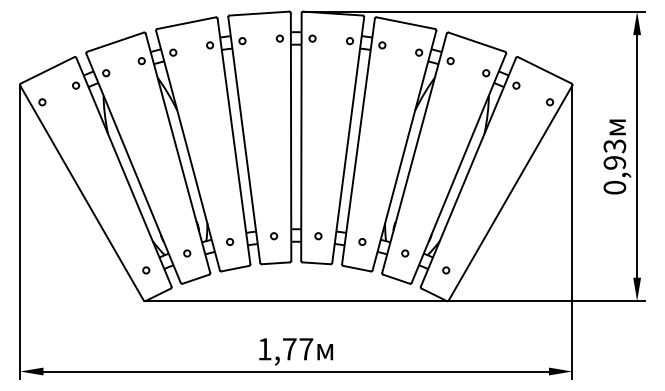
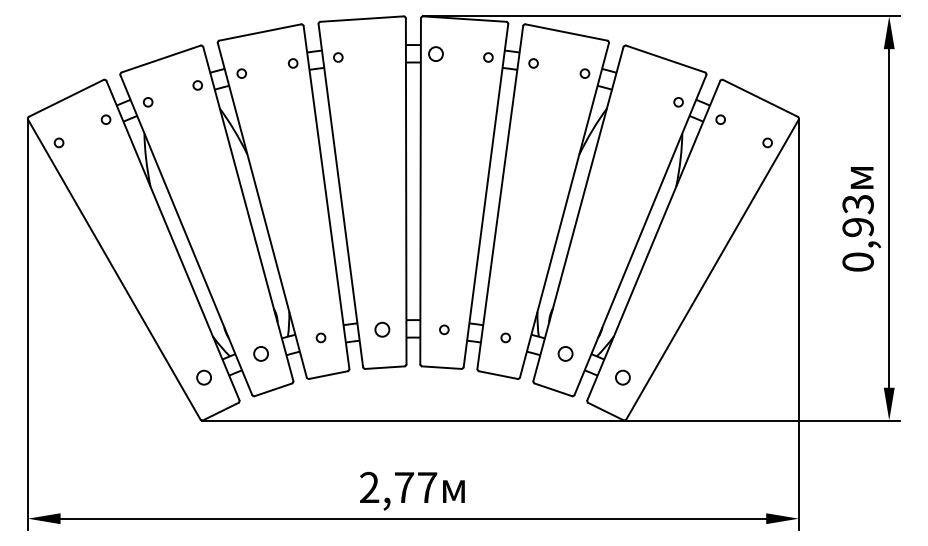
circle: (279, 38) -> (390, 53), removed
circle: (312, 38) -> (436, 53), size x1.6
circle: (450, 61) -> (628, 85), removed
circle: (274, 235) -> (382, 329), size x1.6
circle: (187, 253) -> (261, 353), size x1.6
circle: (405, 253) -> (565, 353), size x1.6
circle: (145, 270) -> (203, 377), size x1.6
circle: (446, 270) -> (622, 377), size x1.6
text: (264, 348) -> (369, 486), 1,77 -> 2,77

